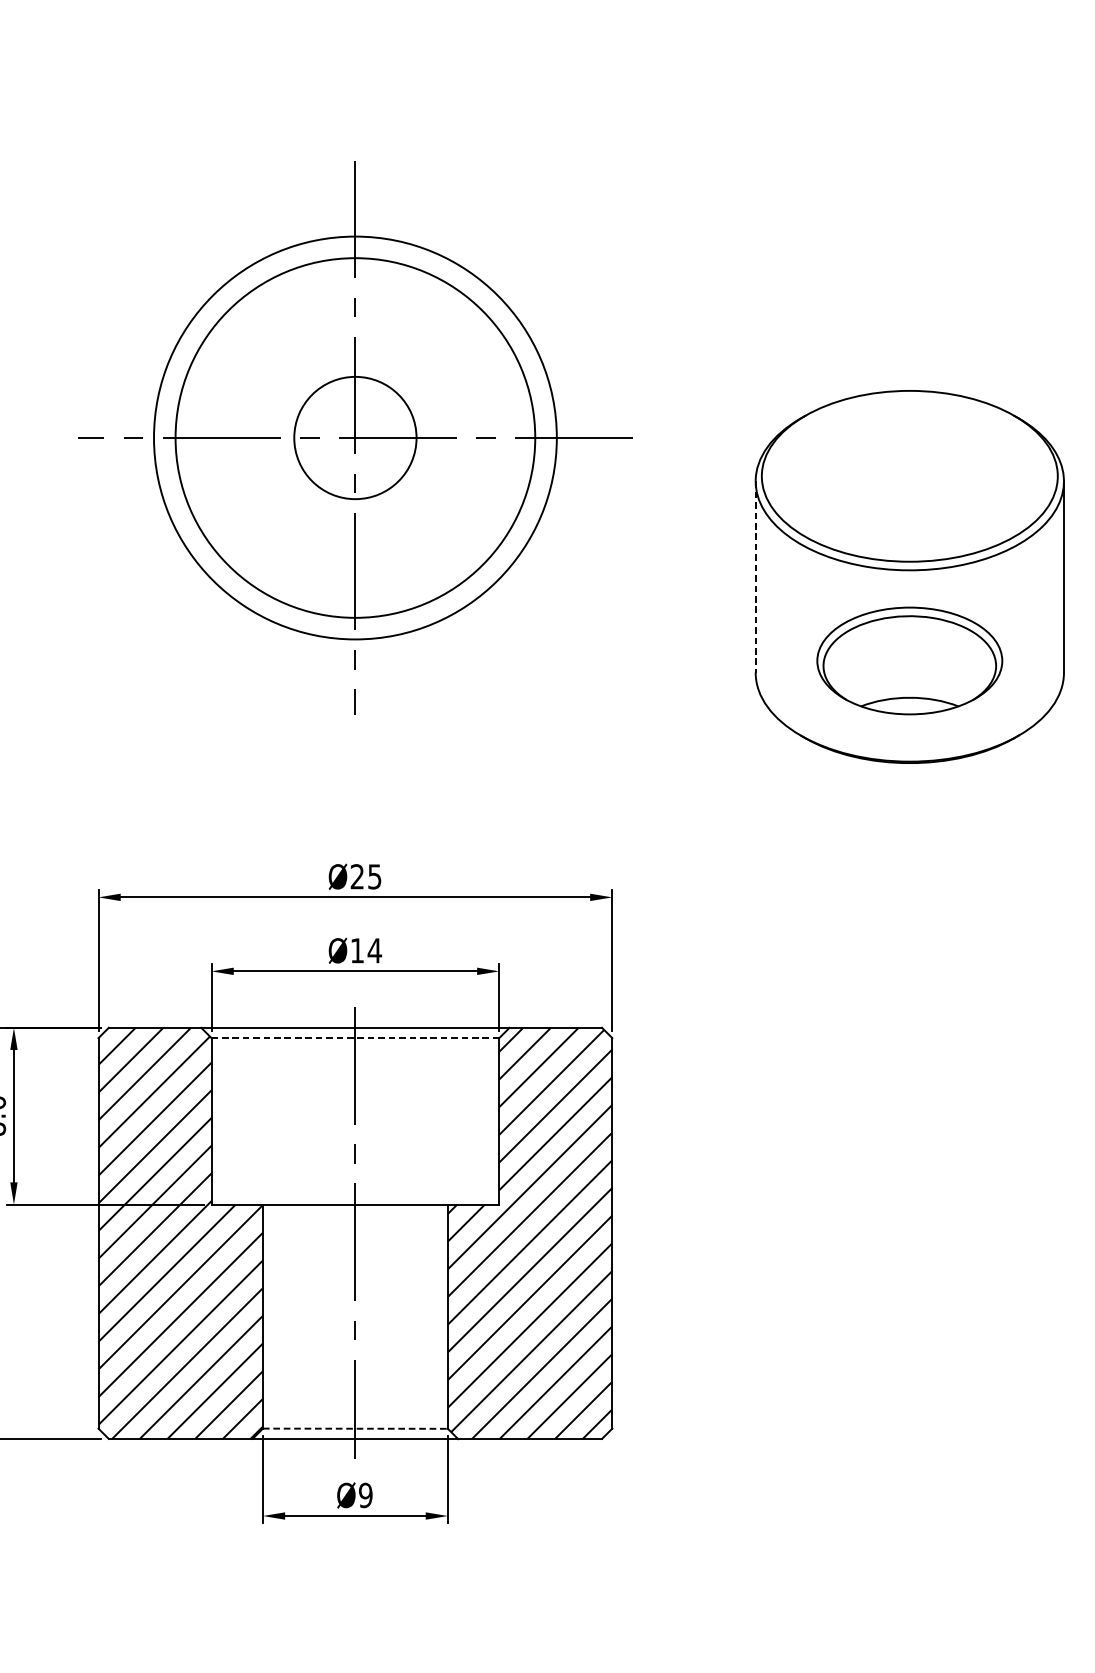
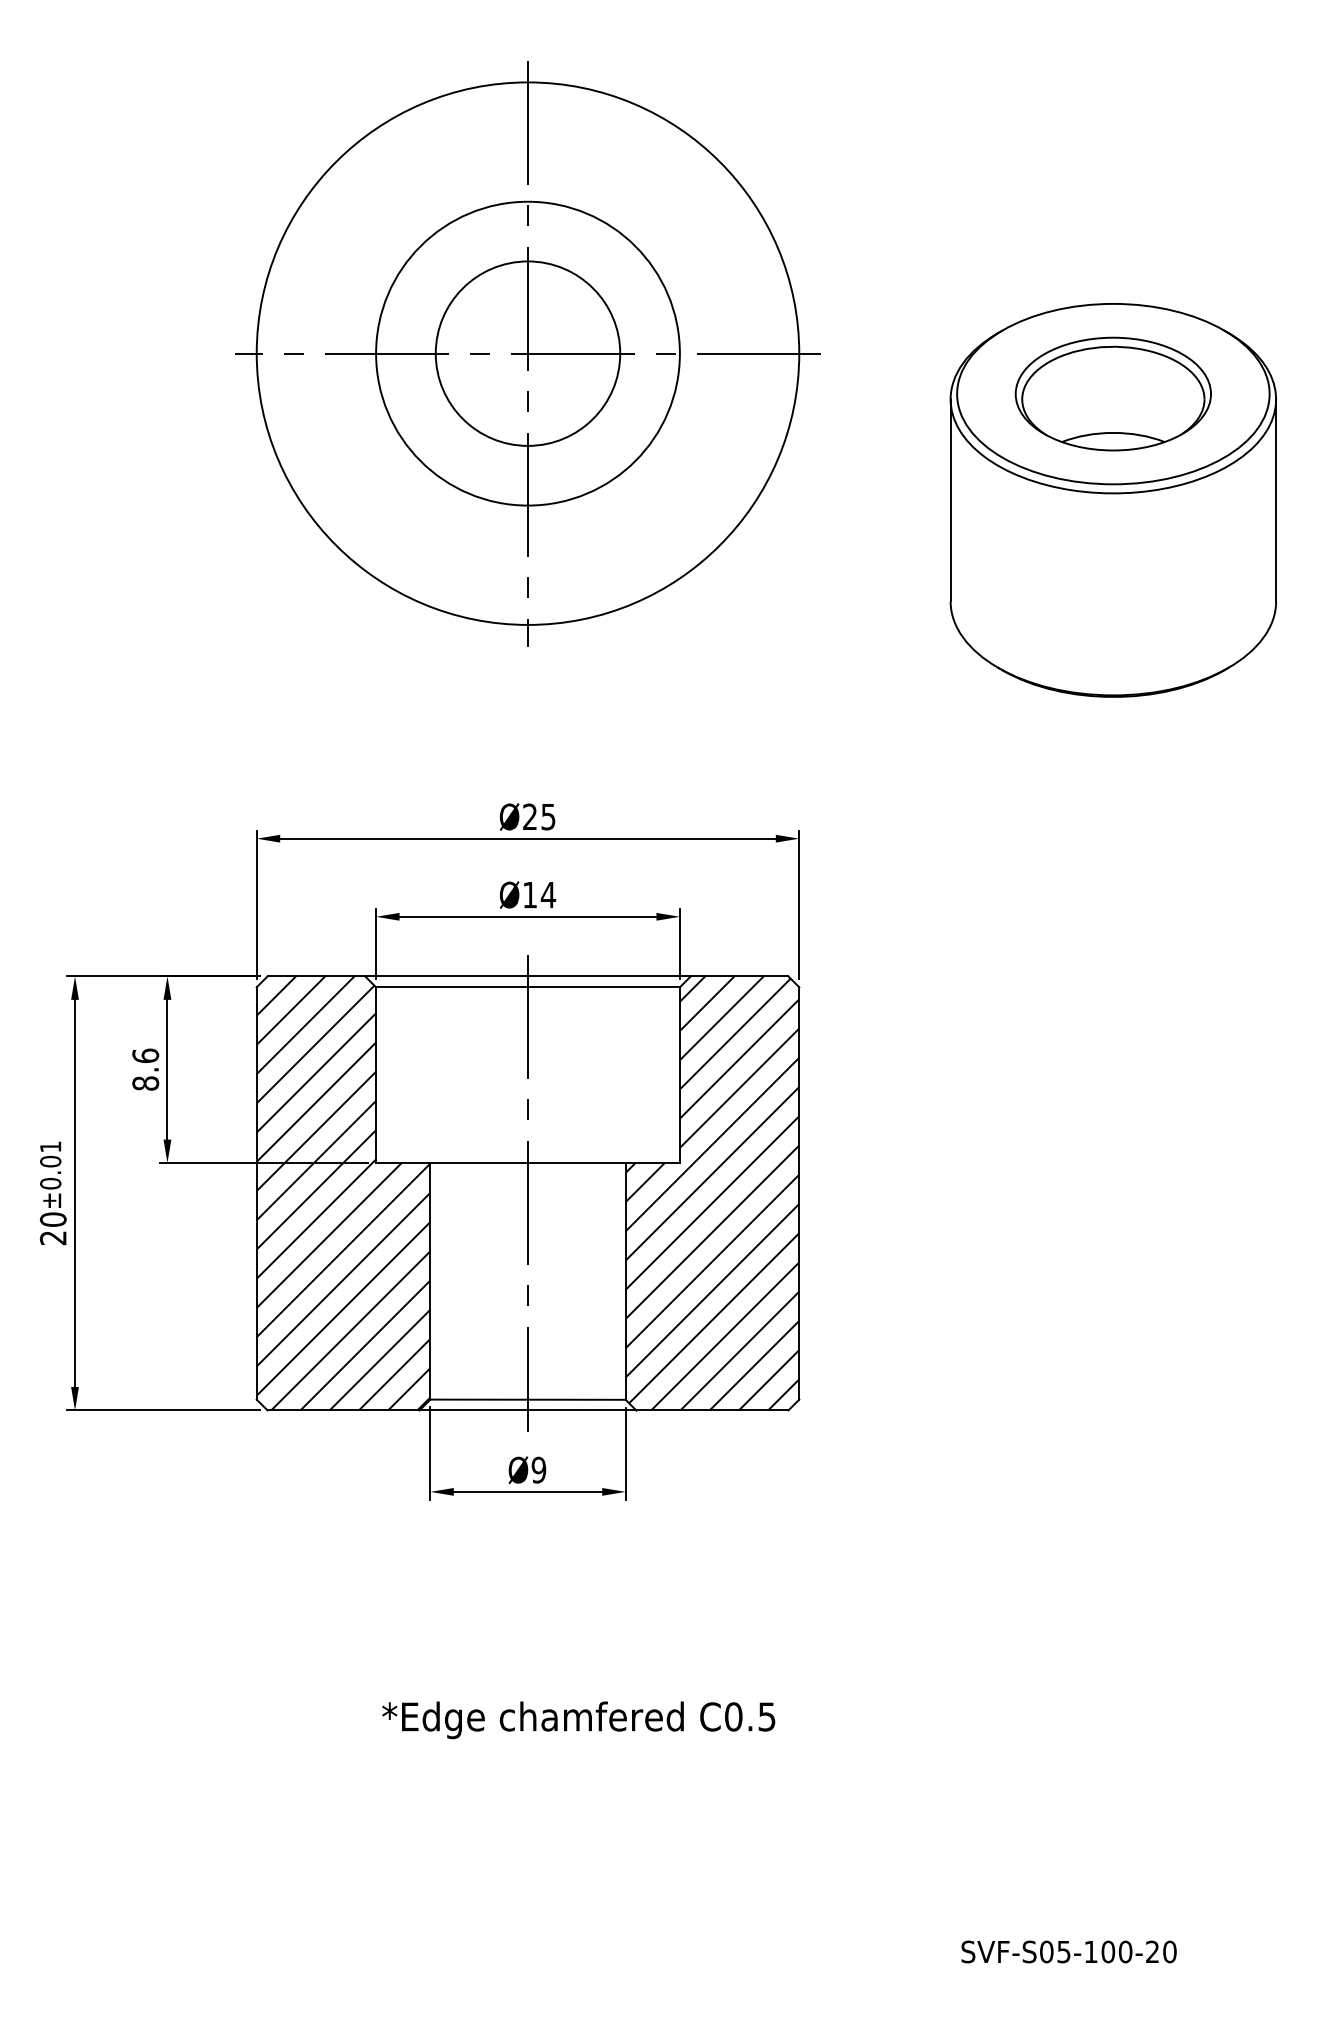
circle: (354, 437) -> (527, 353), size x0.71
circle: (354, 437) -> (527, 353), size x1.43
circle: (354, 437) -> (527, 353), size x1.43
line: (755, 577) -> (950, 500), dashed -> solid
part: (908, 660) -> (1112, 393), moved
line: (355, 1038) -> (528, 987), dashed -> solid
line: (355, 1428) -> (528, 1399), dashed -> solid

